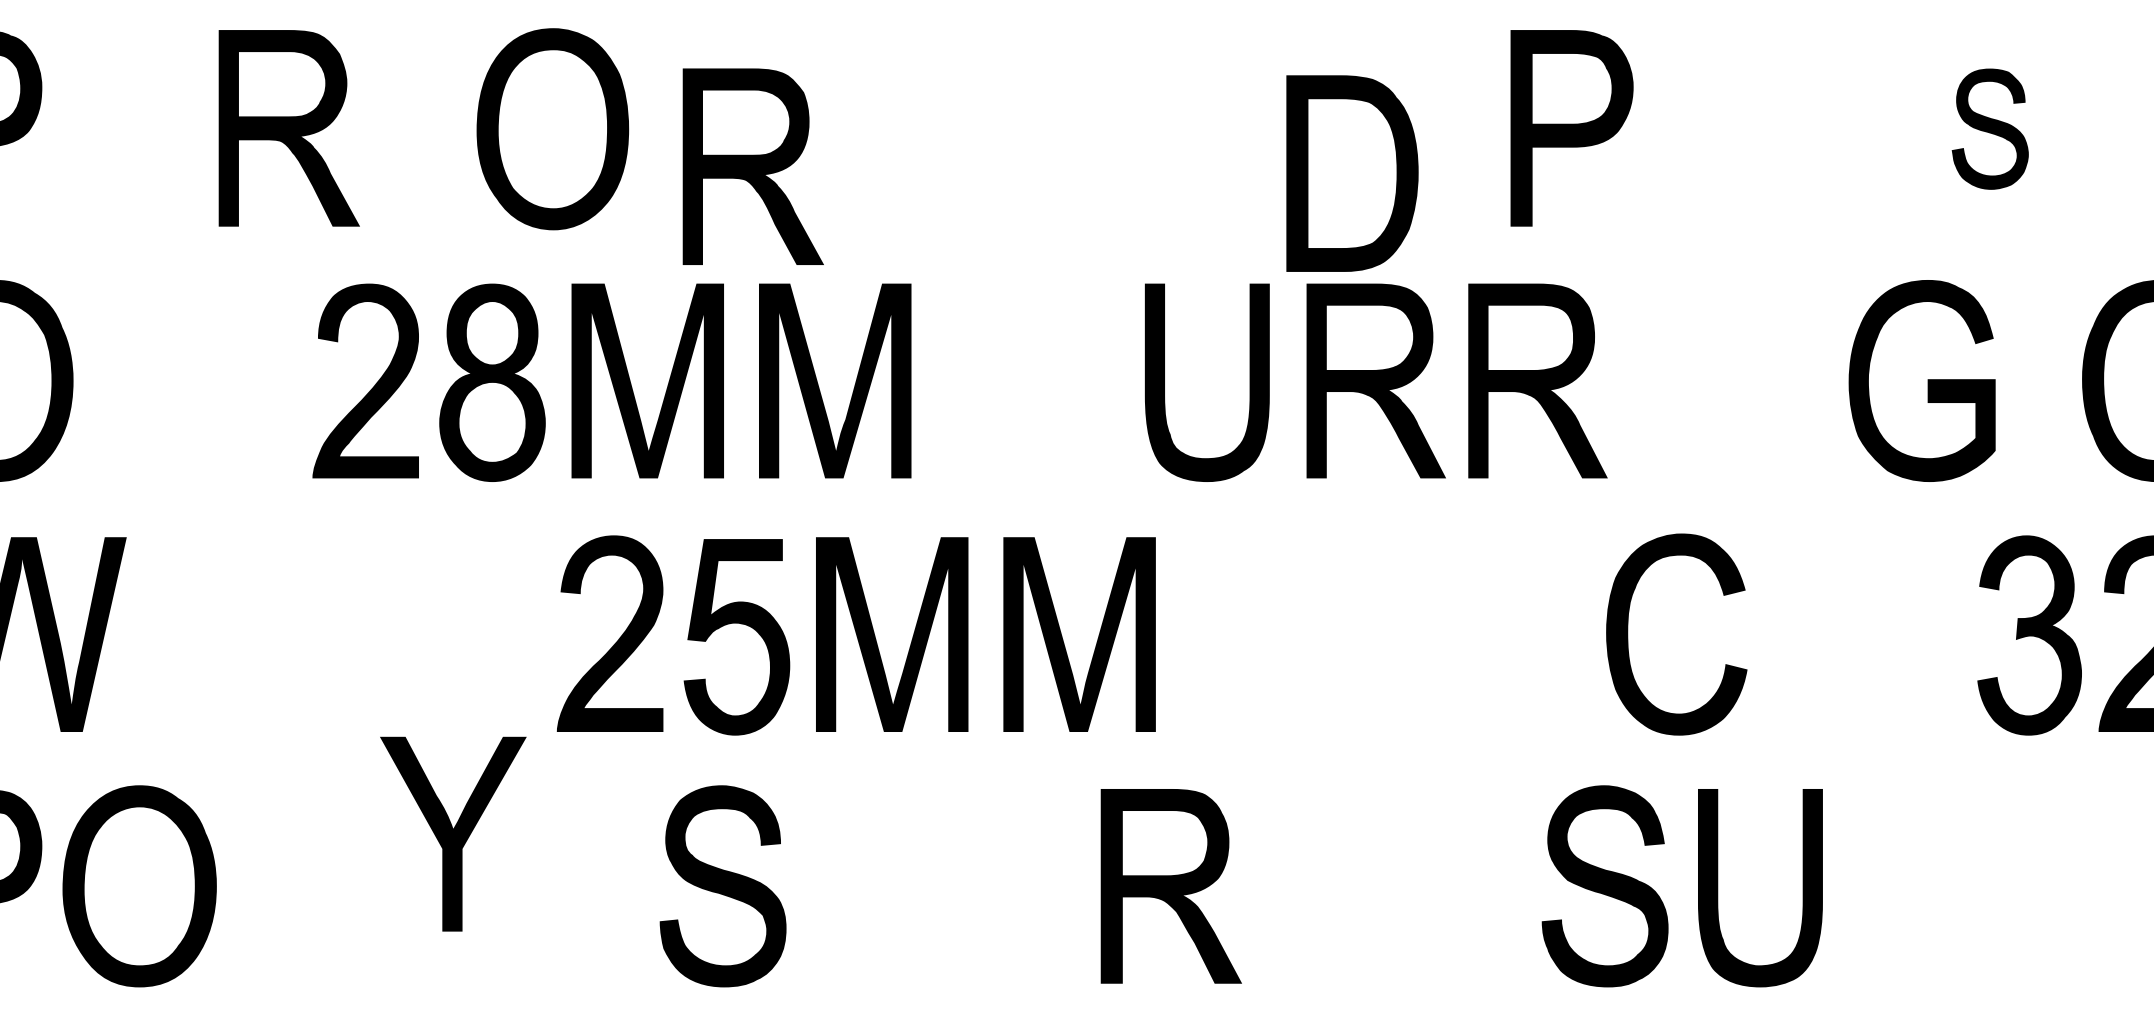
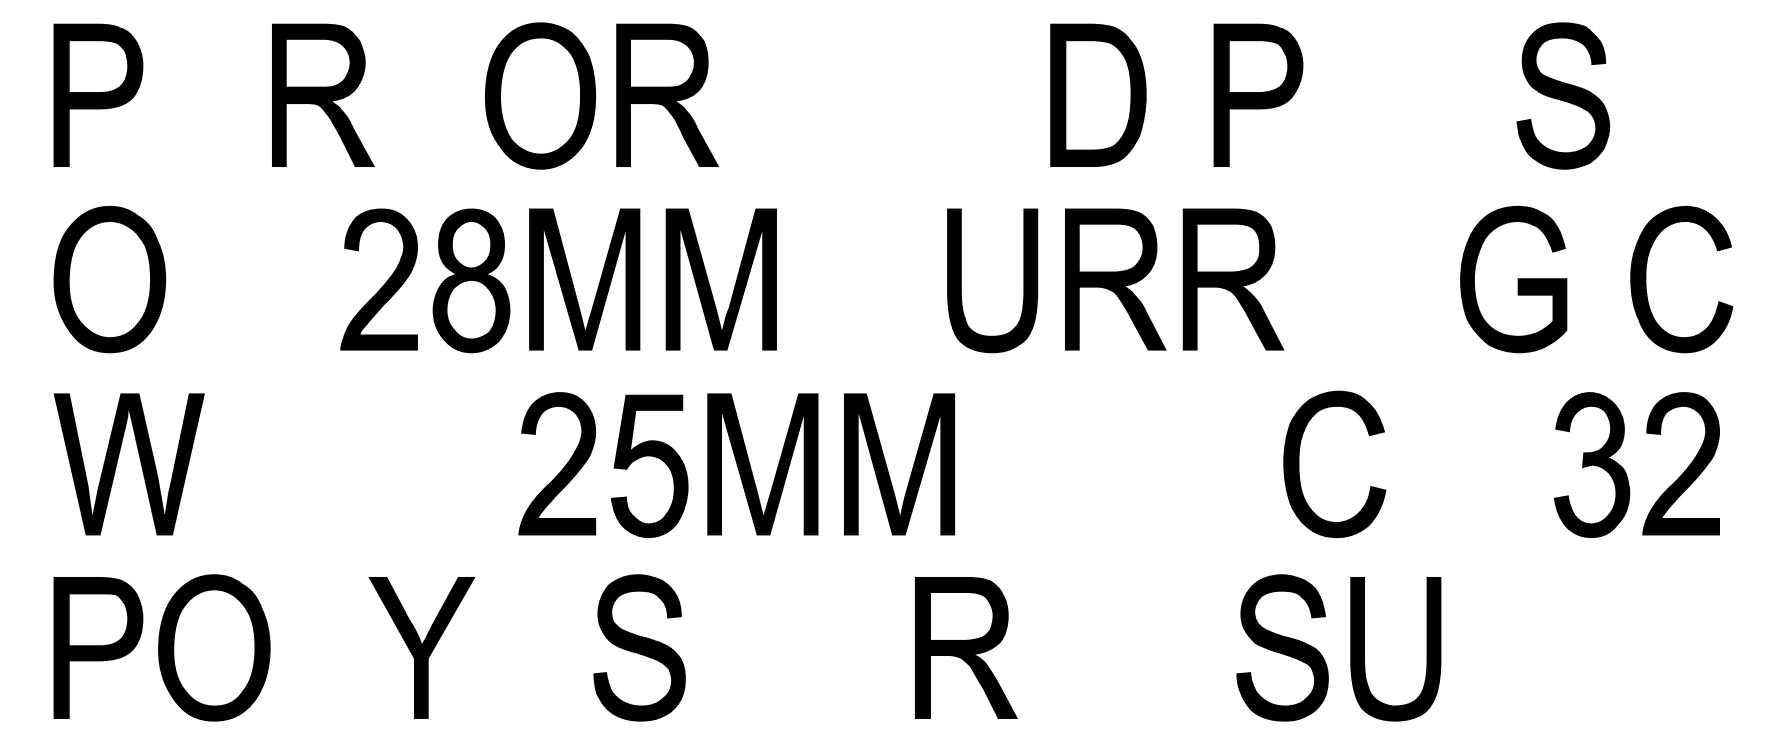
part: (552, 128) -> (540, 95), moved
part: (1990, 128) -> (1563, 95), size x1.67
part: (753, 165) -> (667, 94), moved
part: (1352, 172) -> (1098, 94), moved
part: (452, 833) -> (421, 647), moved

